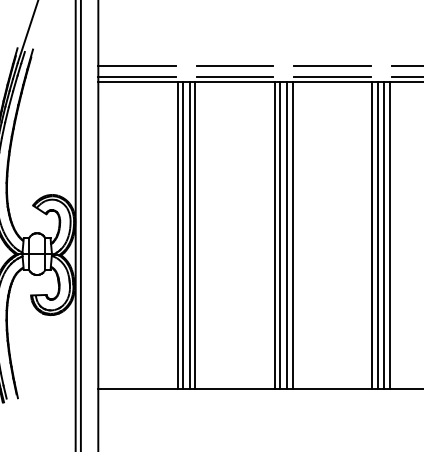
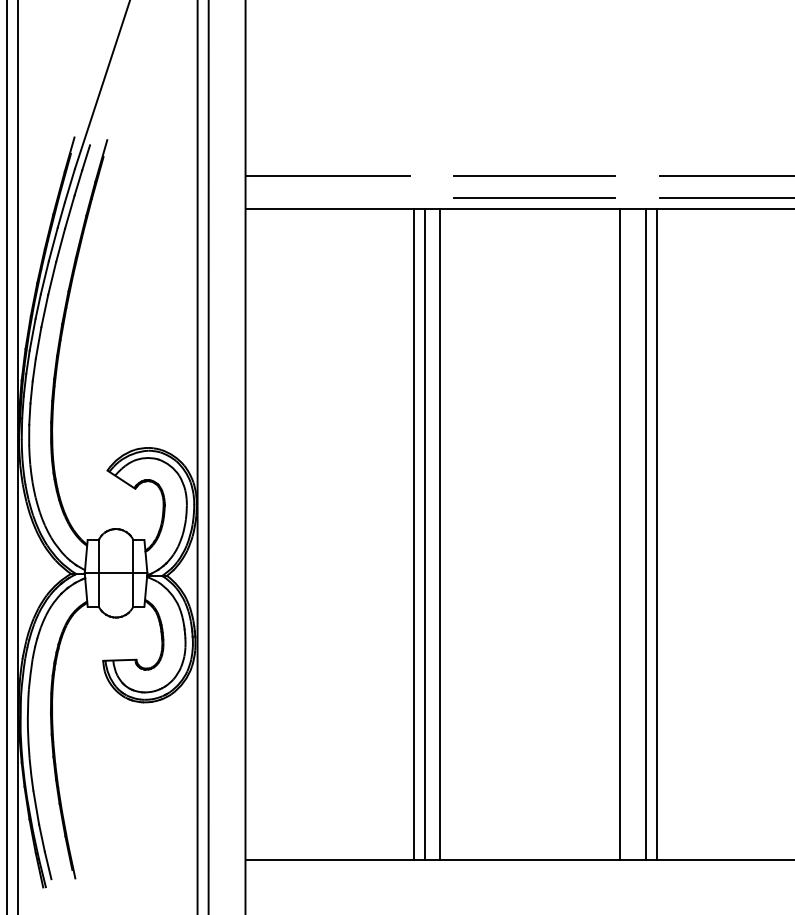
line: (136, 76) -> (326, 197), removed
line: (195, 235) -> (451, 533), removed
line: (280, 235) -> (631, 533), removed

